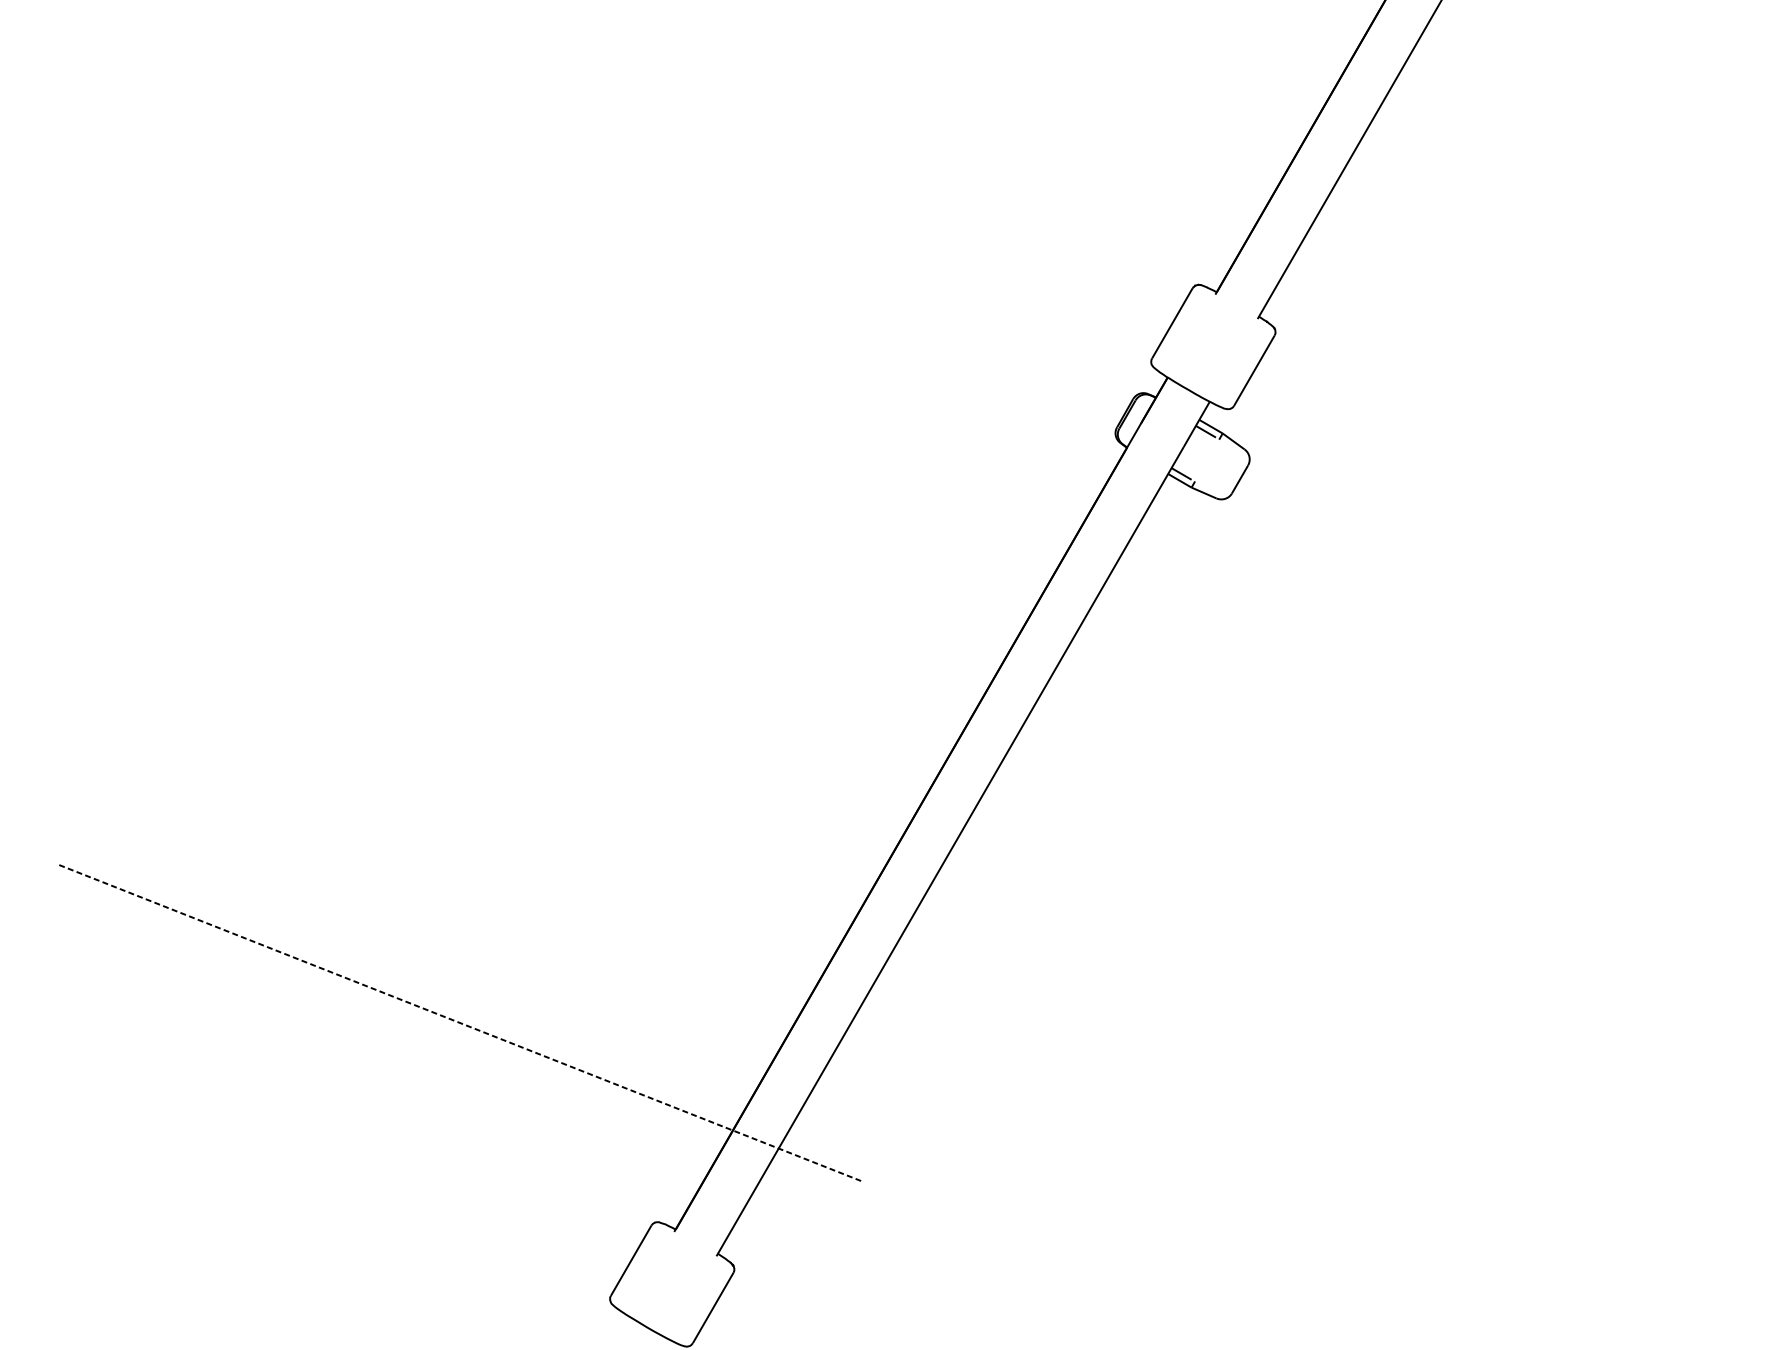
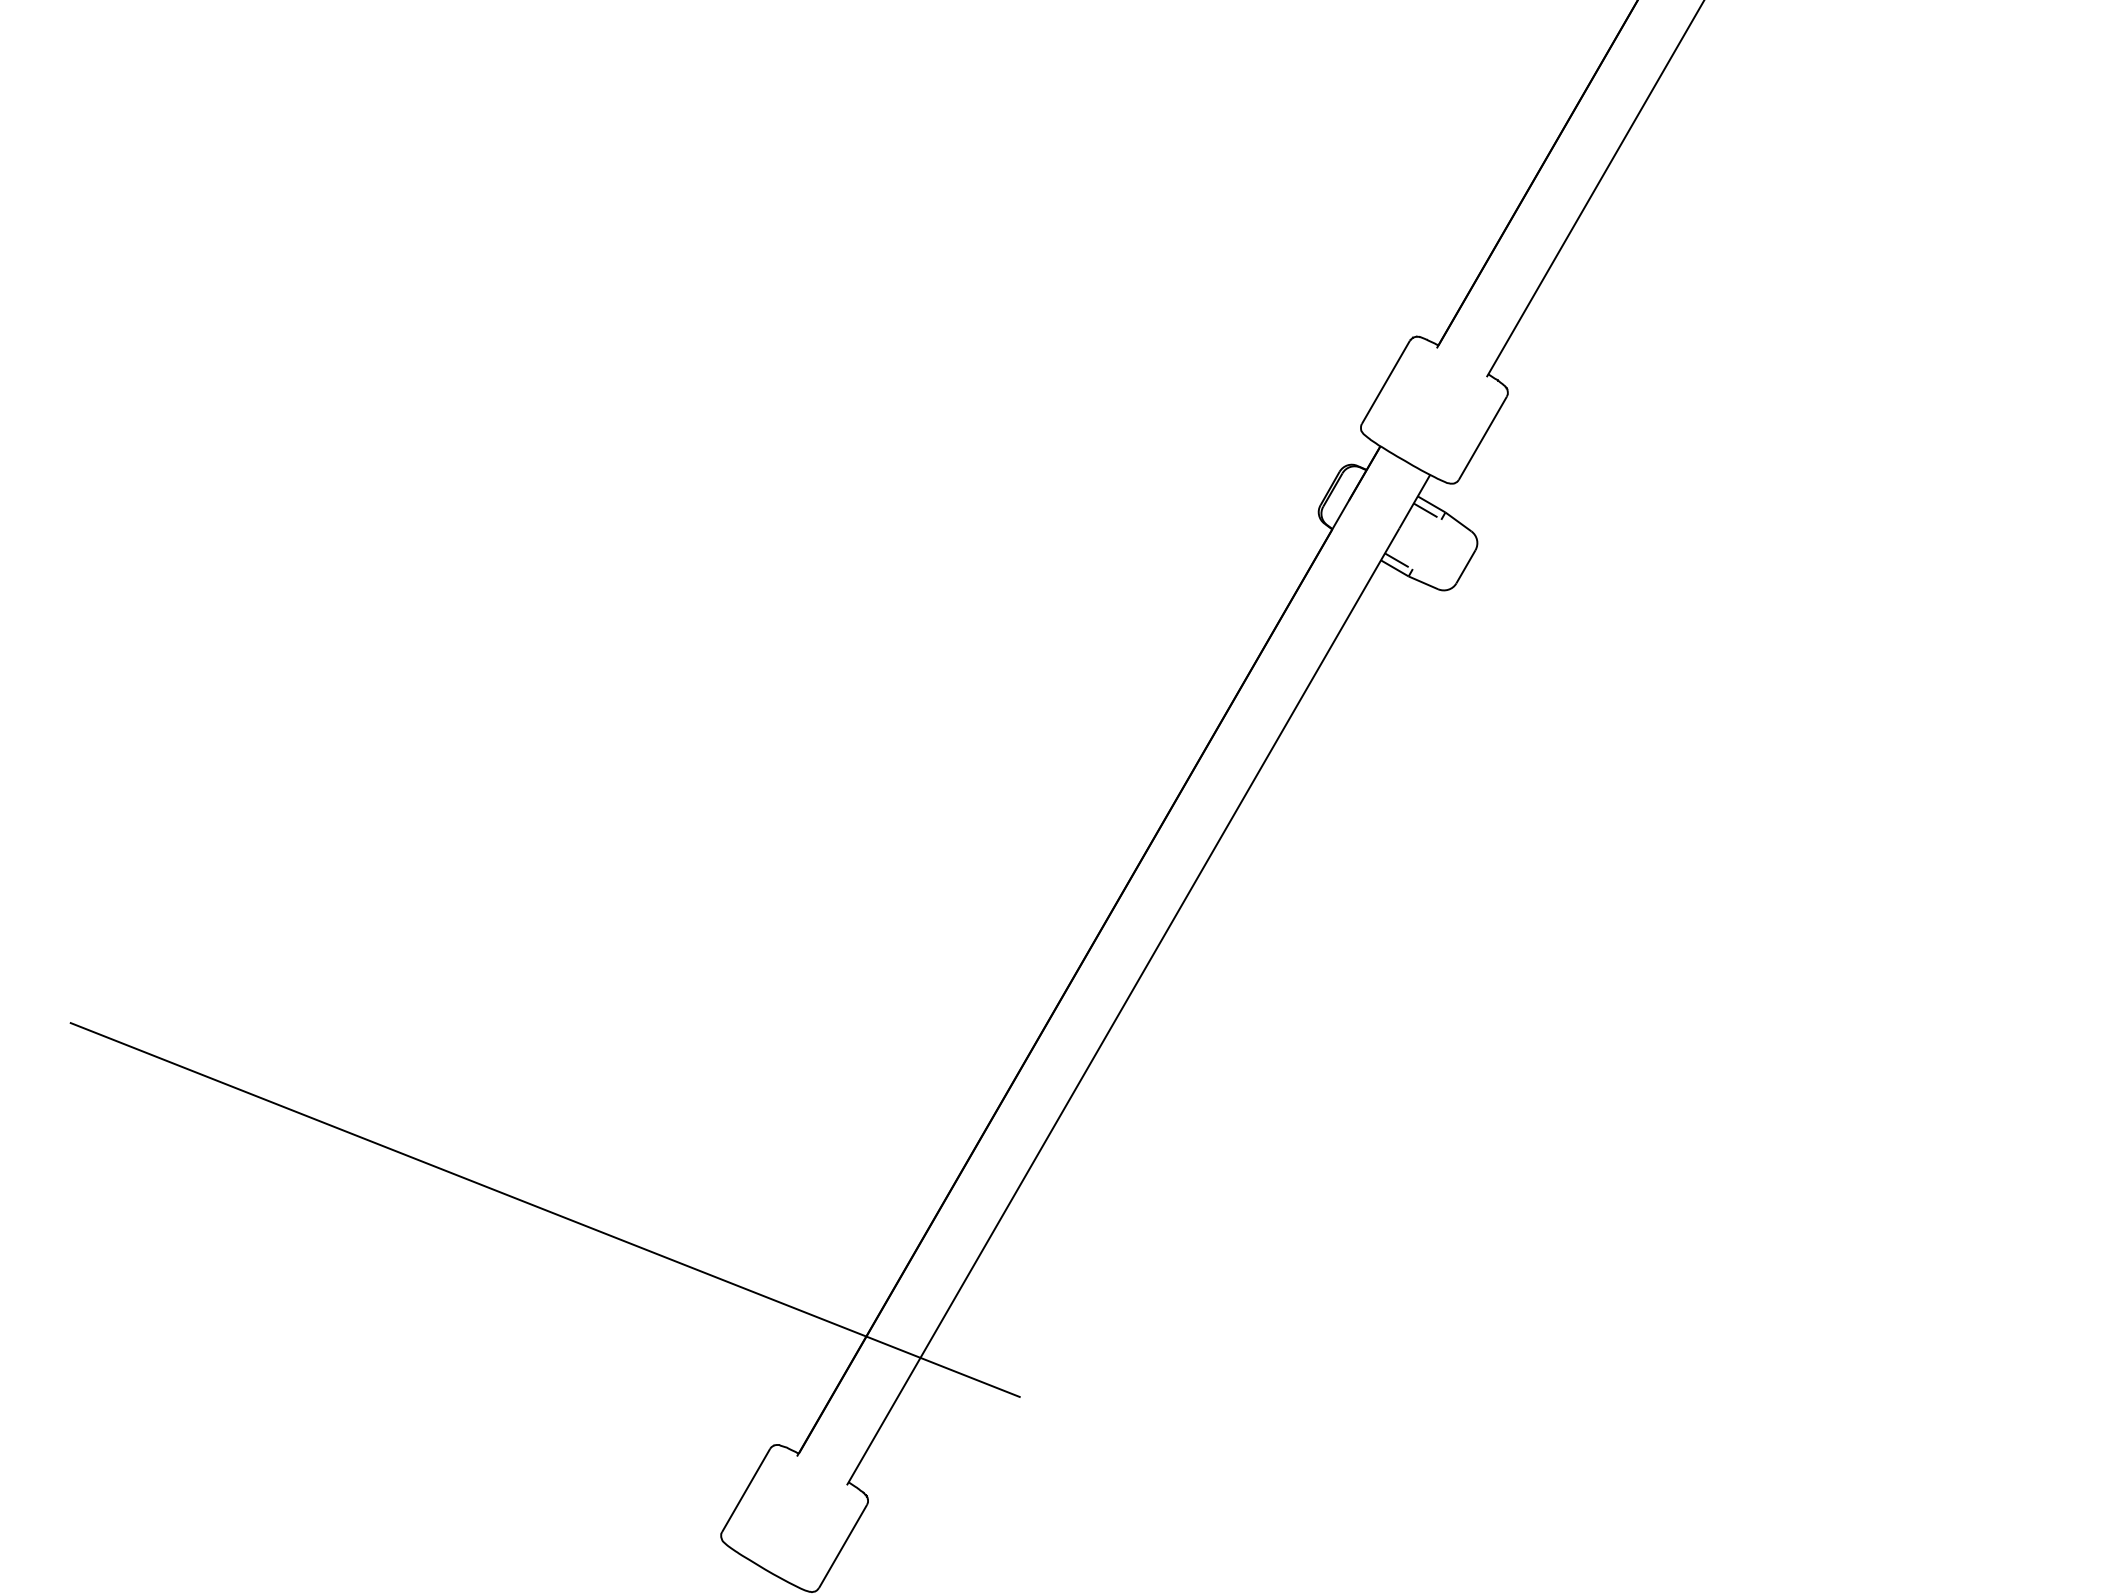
line: (461, 1023) -> (545, 1210), dashed -> solid

